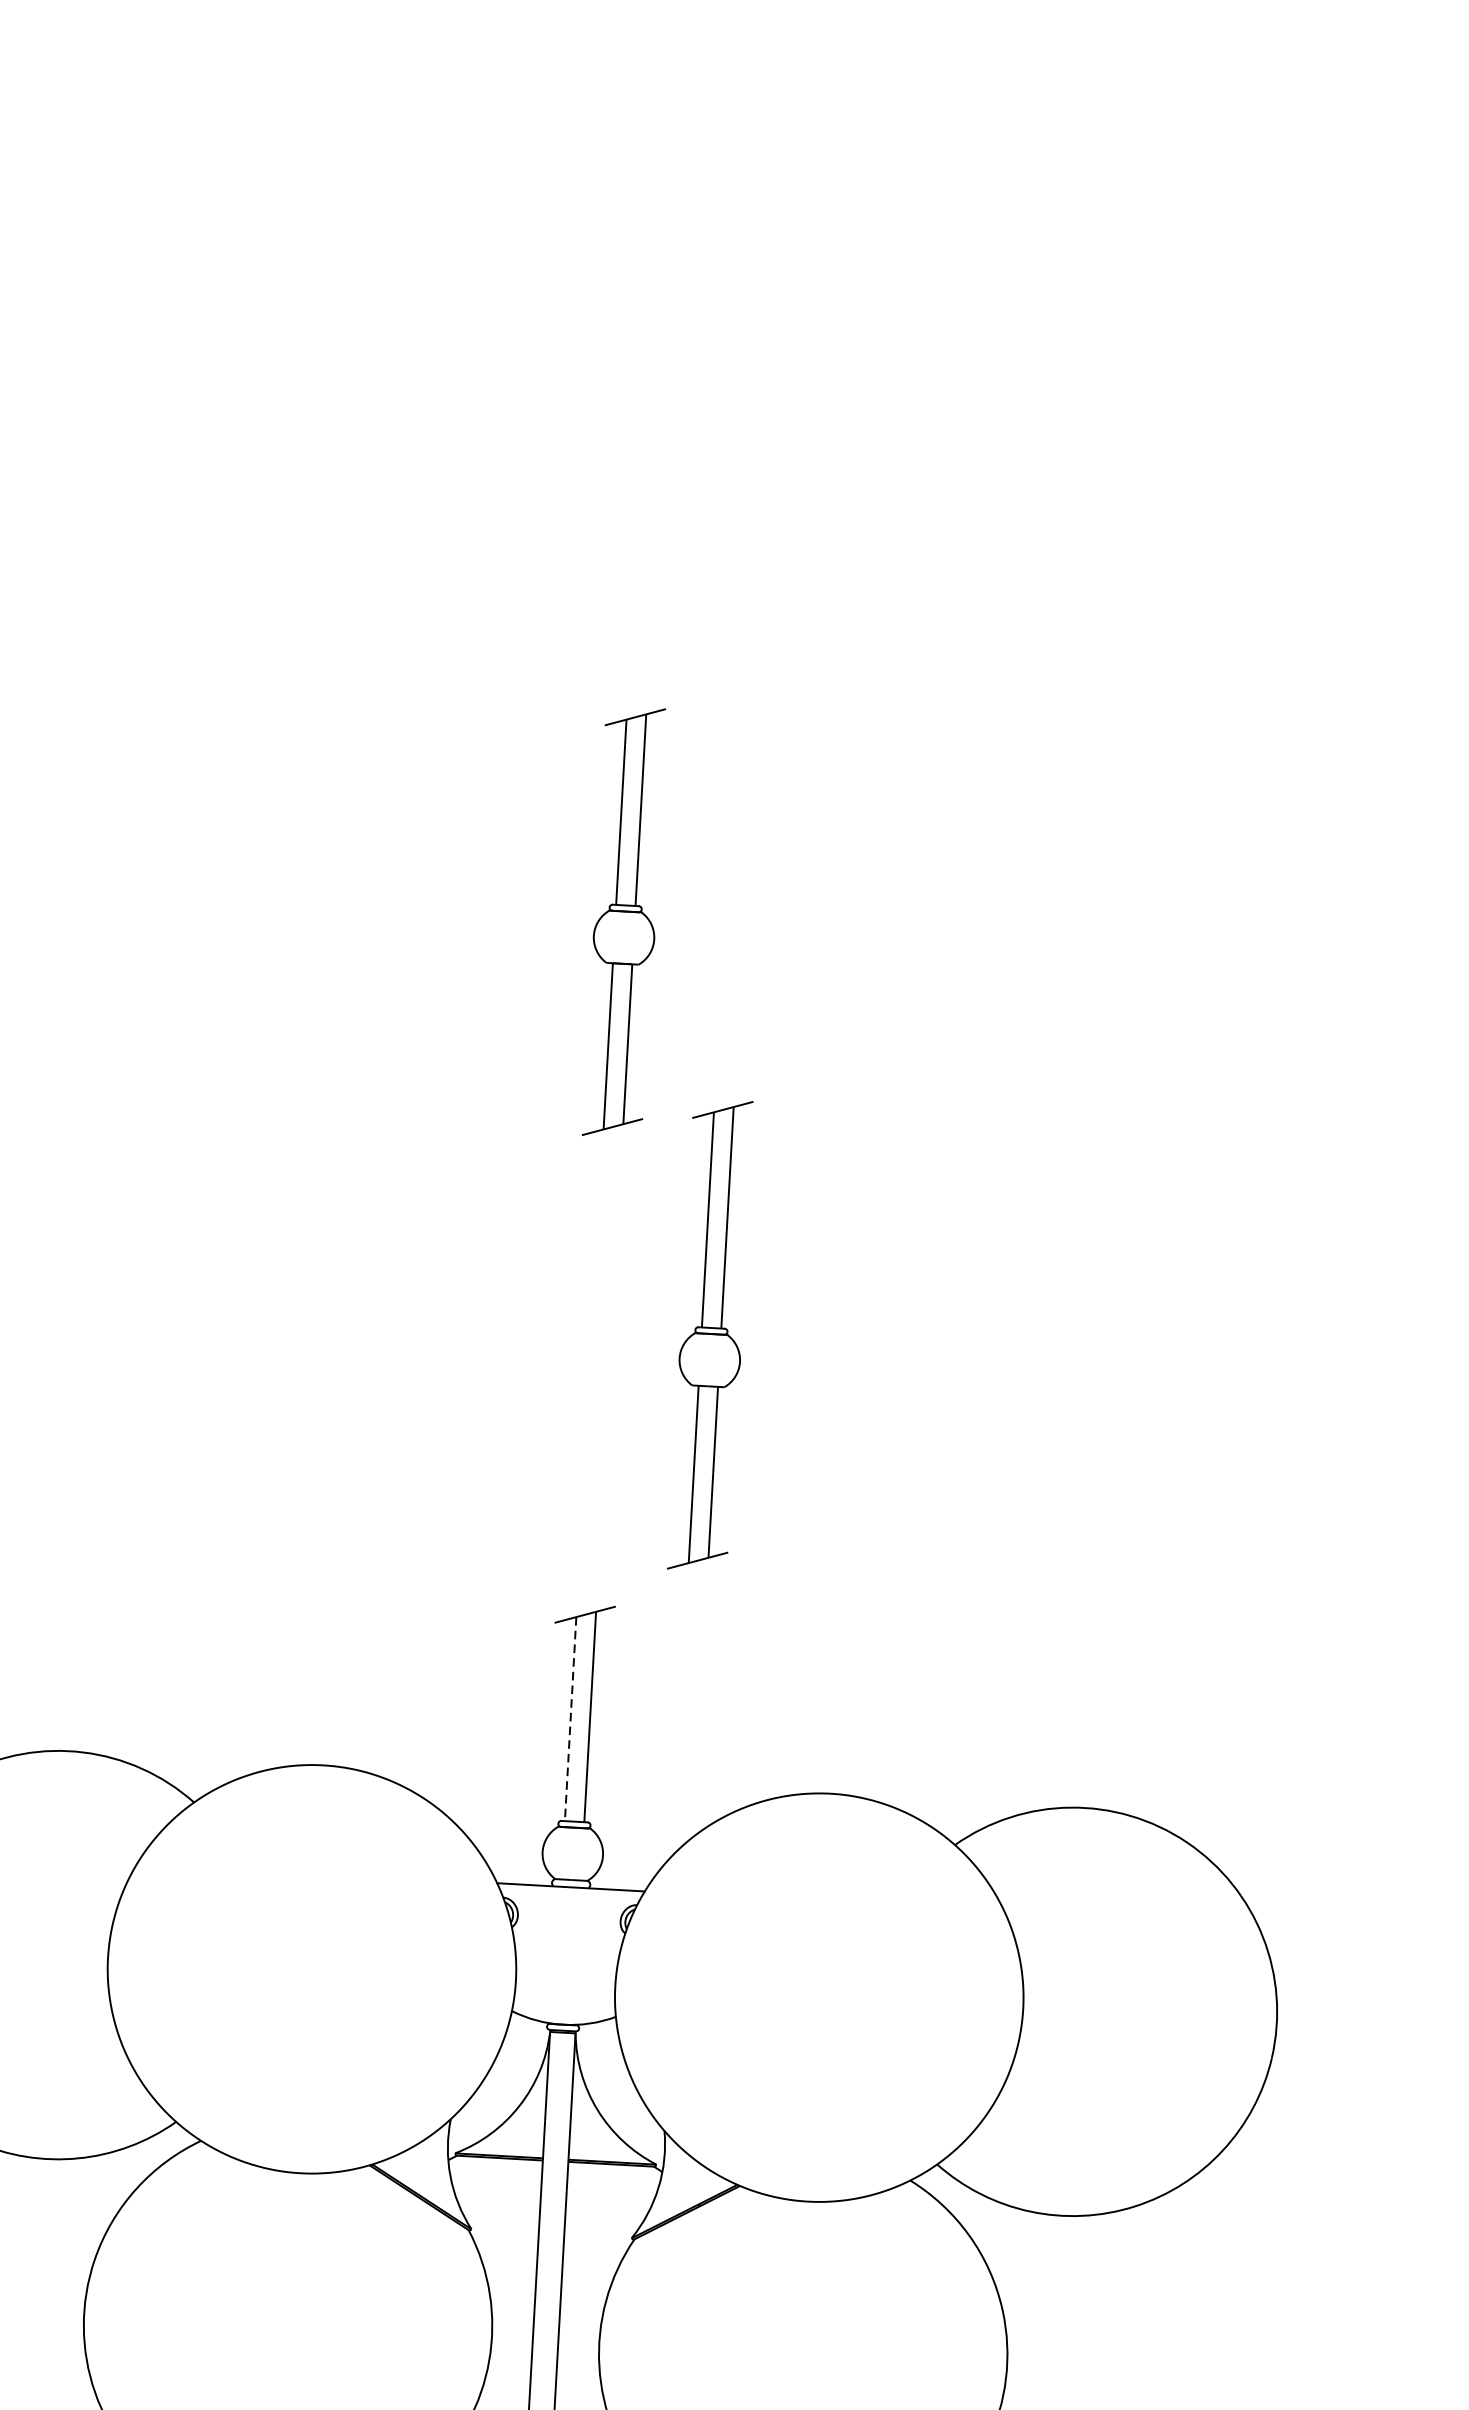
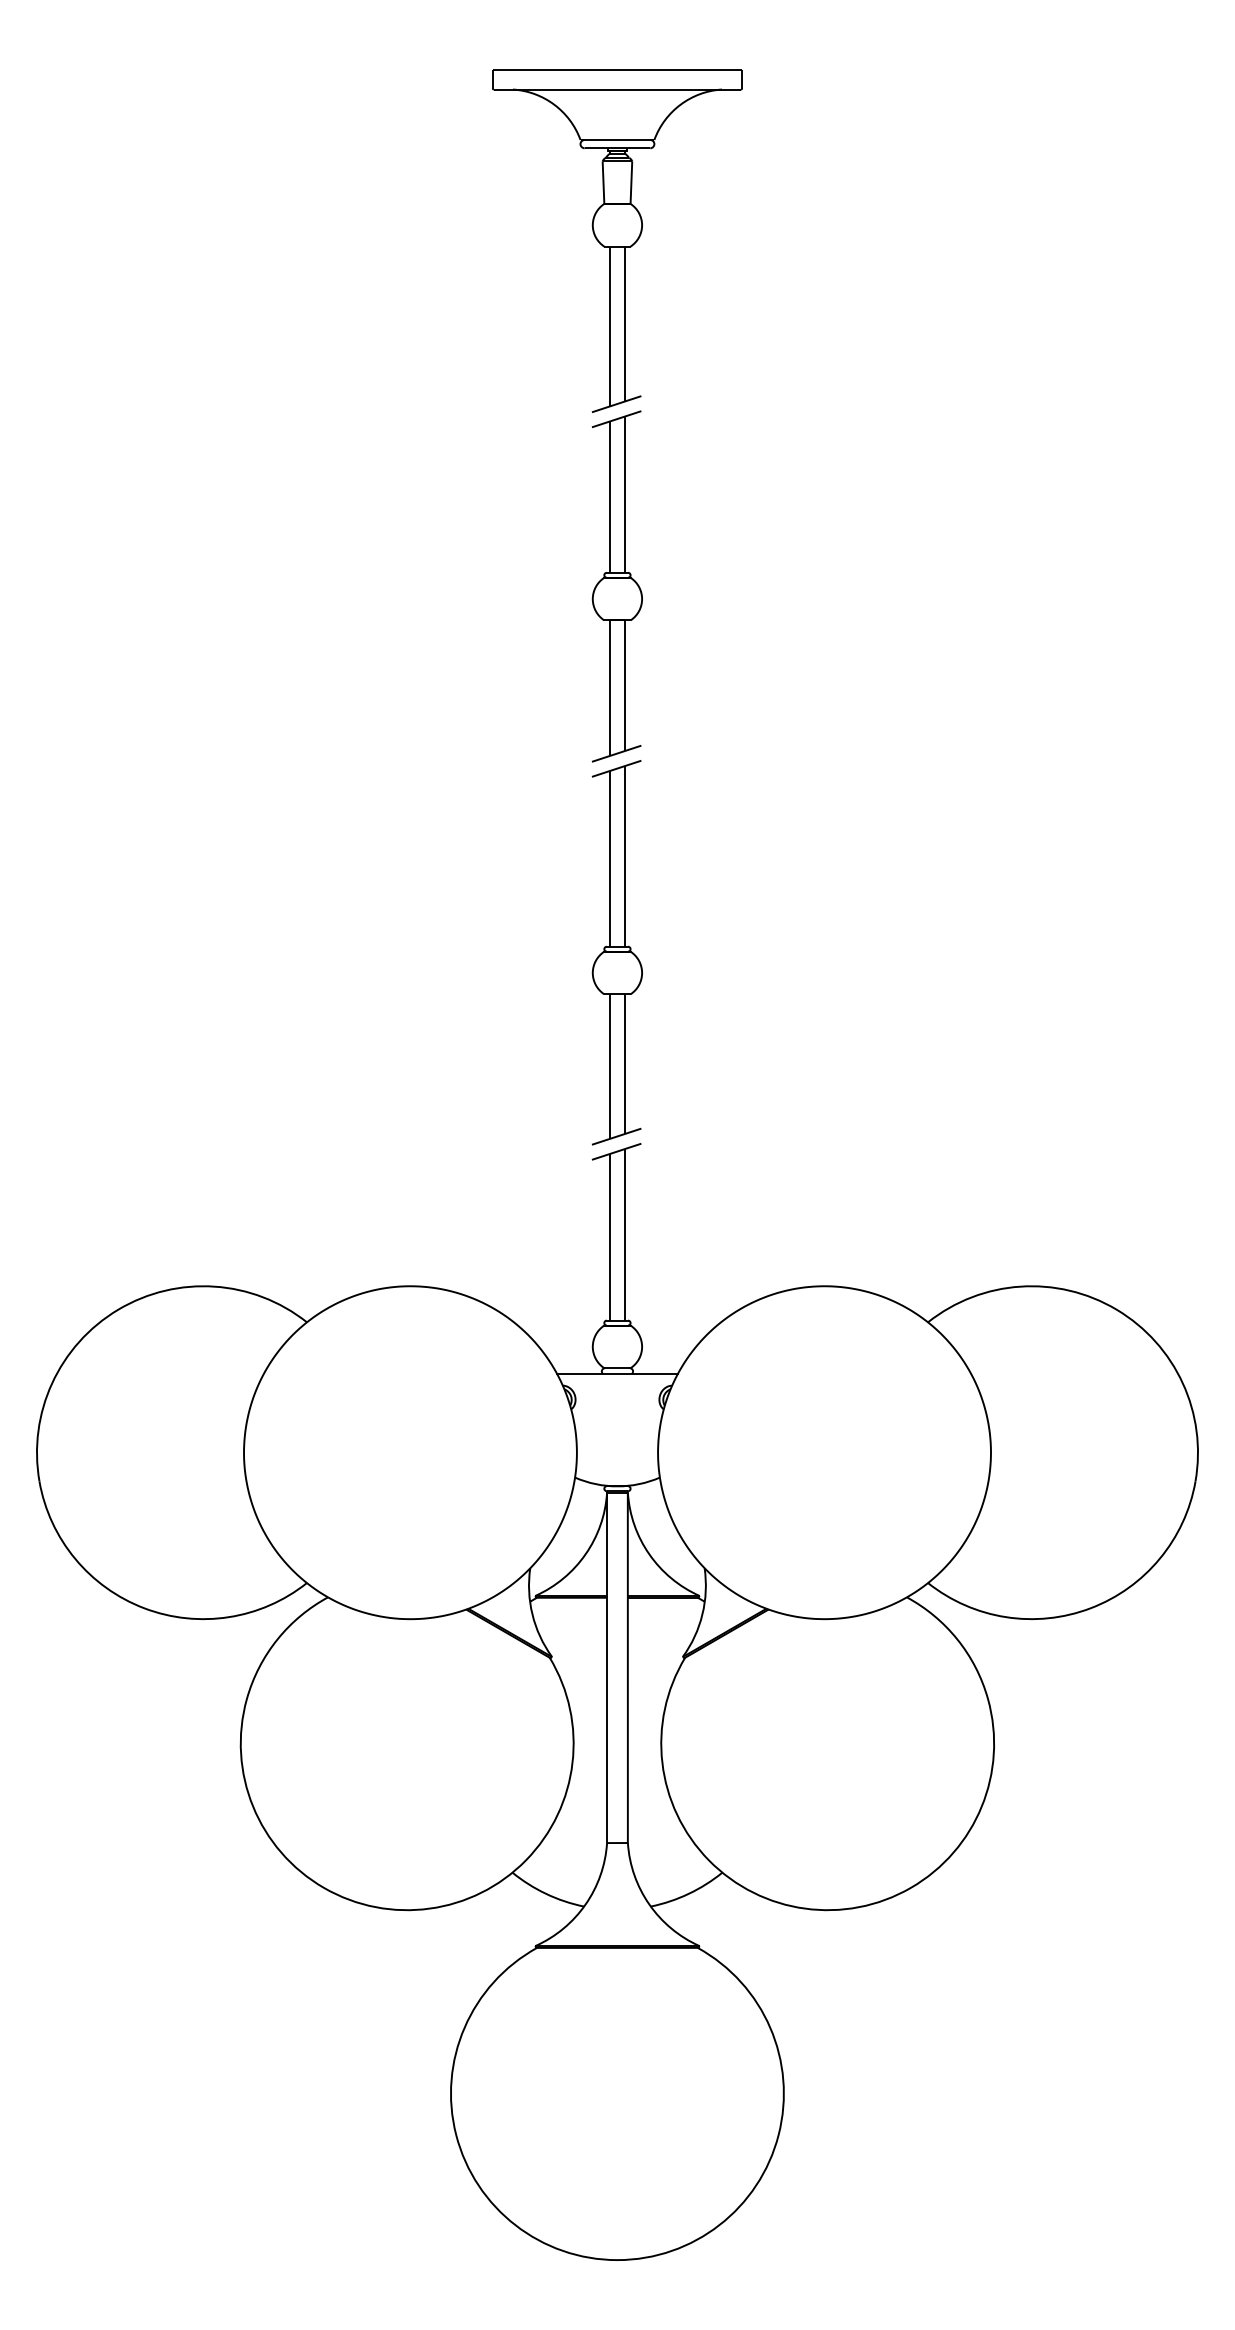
part: (648, 498) -> (617, 240), added
part: (710, 1335) -> (616, 952), moved
line: (570, 1719) -> (609, 1237), dashed -> solid

